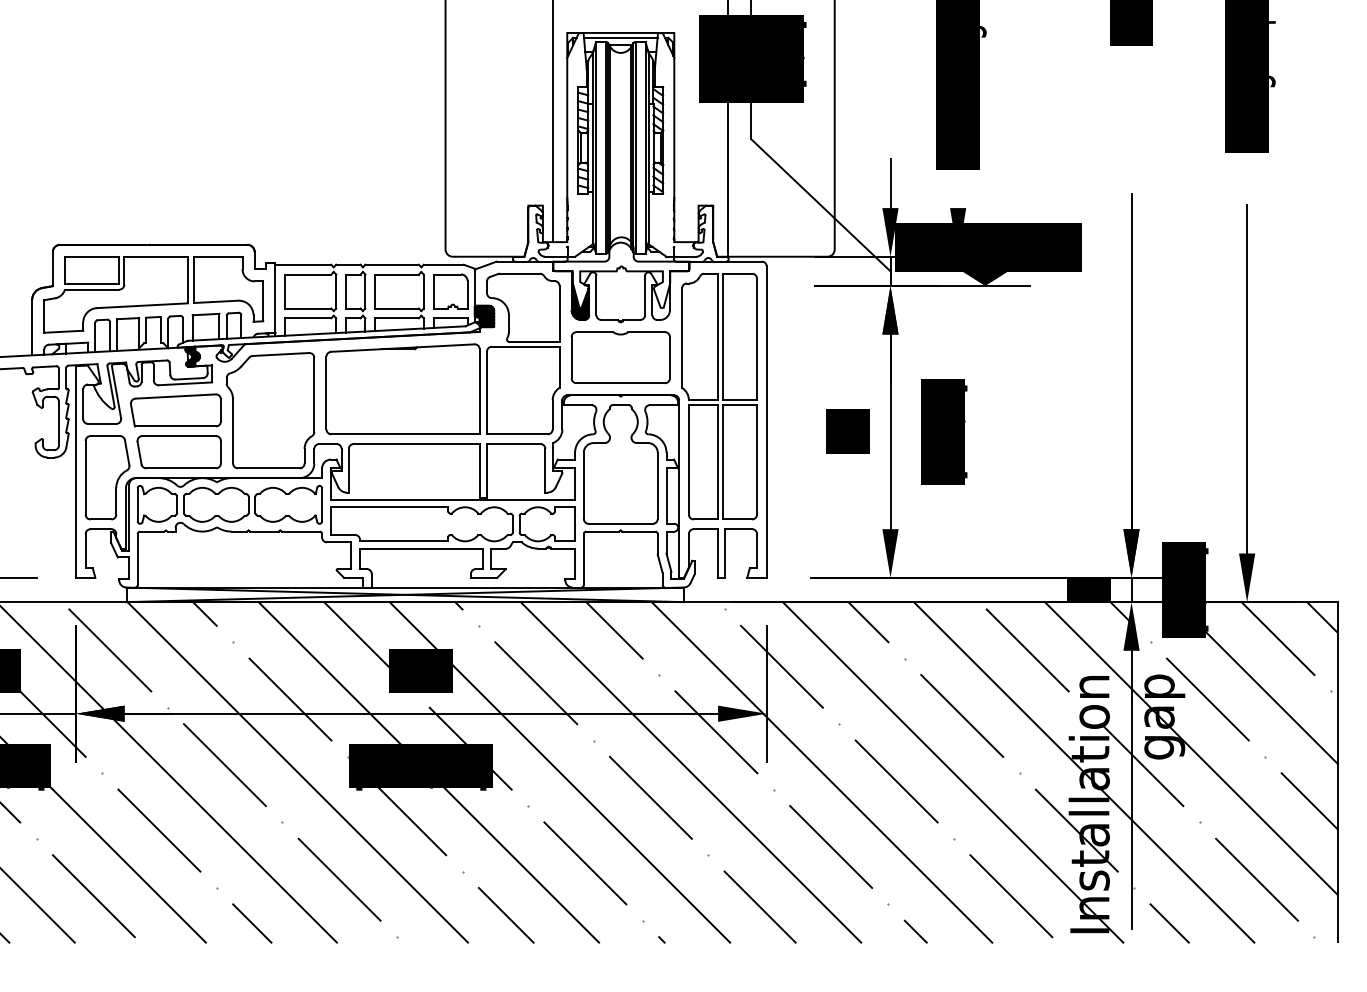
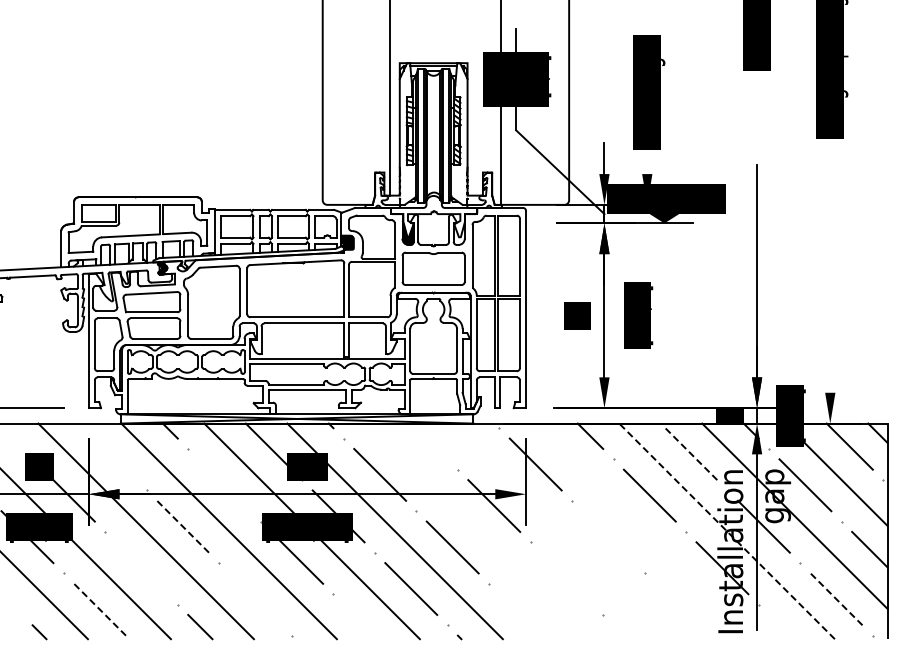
line: (1247, 377) -> (830, 281), removed
line: (614, 630) -> (429, 441), removed
line: (110, 650) -> (110, 454), removed
line: (1027, 650) -> (691, 454), solid -> dashed
line: (290, 699) -> (224, 485), removed
line: (225, 764) -> (183, 526), solid -> dashed
line: (689, 772) -> (477, 531), removed
line: (821, 772) -> (560, 531), removed
line: (952, 772) -> (643, 531), removed
line: (1083, 772) -> (726, 531), solid -> dashed
line: (896, 782) -> (608, 537), removed
line: (159, 831) -> (141, 568), removed
line: (830, 846) -> (566, 578), removed
line: (339, 879) -> (255, 599), removed
line: (1256, 879) -> (836, 599), solid -> dashed
line: (94, 895) -> (100, 609), solid -> dashed
line: (1010, 895) -> (680, 609), removed
line: (759, 906) -> (521, 616), removed
line: (505, 914) -> (360, 621), removed
line: (1170, 922) -> (781, 626), removed
line: (915, 932) -> (620, 632), removed

